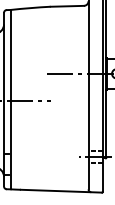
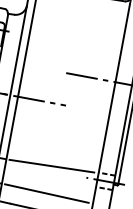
line: (48, 152) -> (51, 165), added
line: (48, 175) -> (46, 193), added

